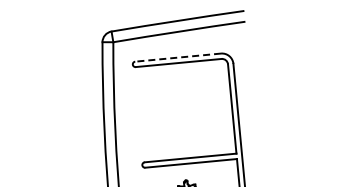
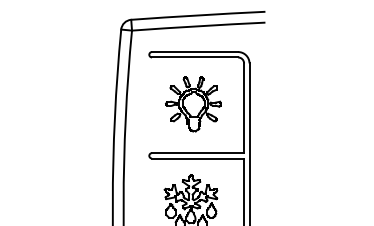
line: (177, 58) -> (194, 52), dashed -> solid
part: (181, 110) -> (193, 104), added

